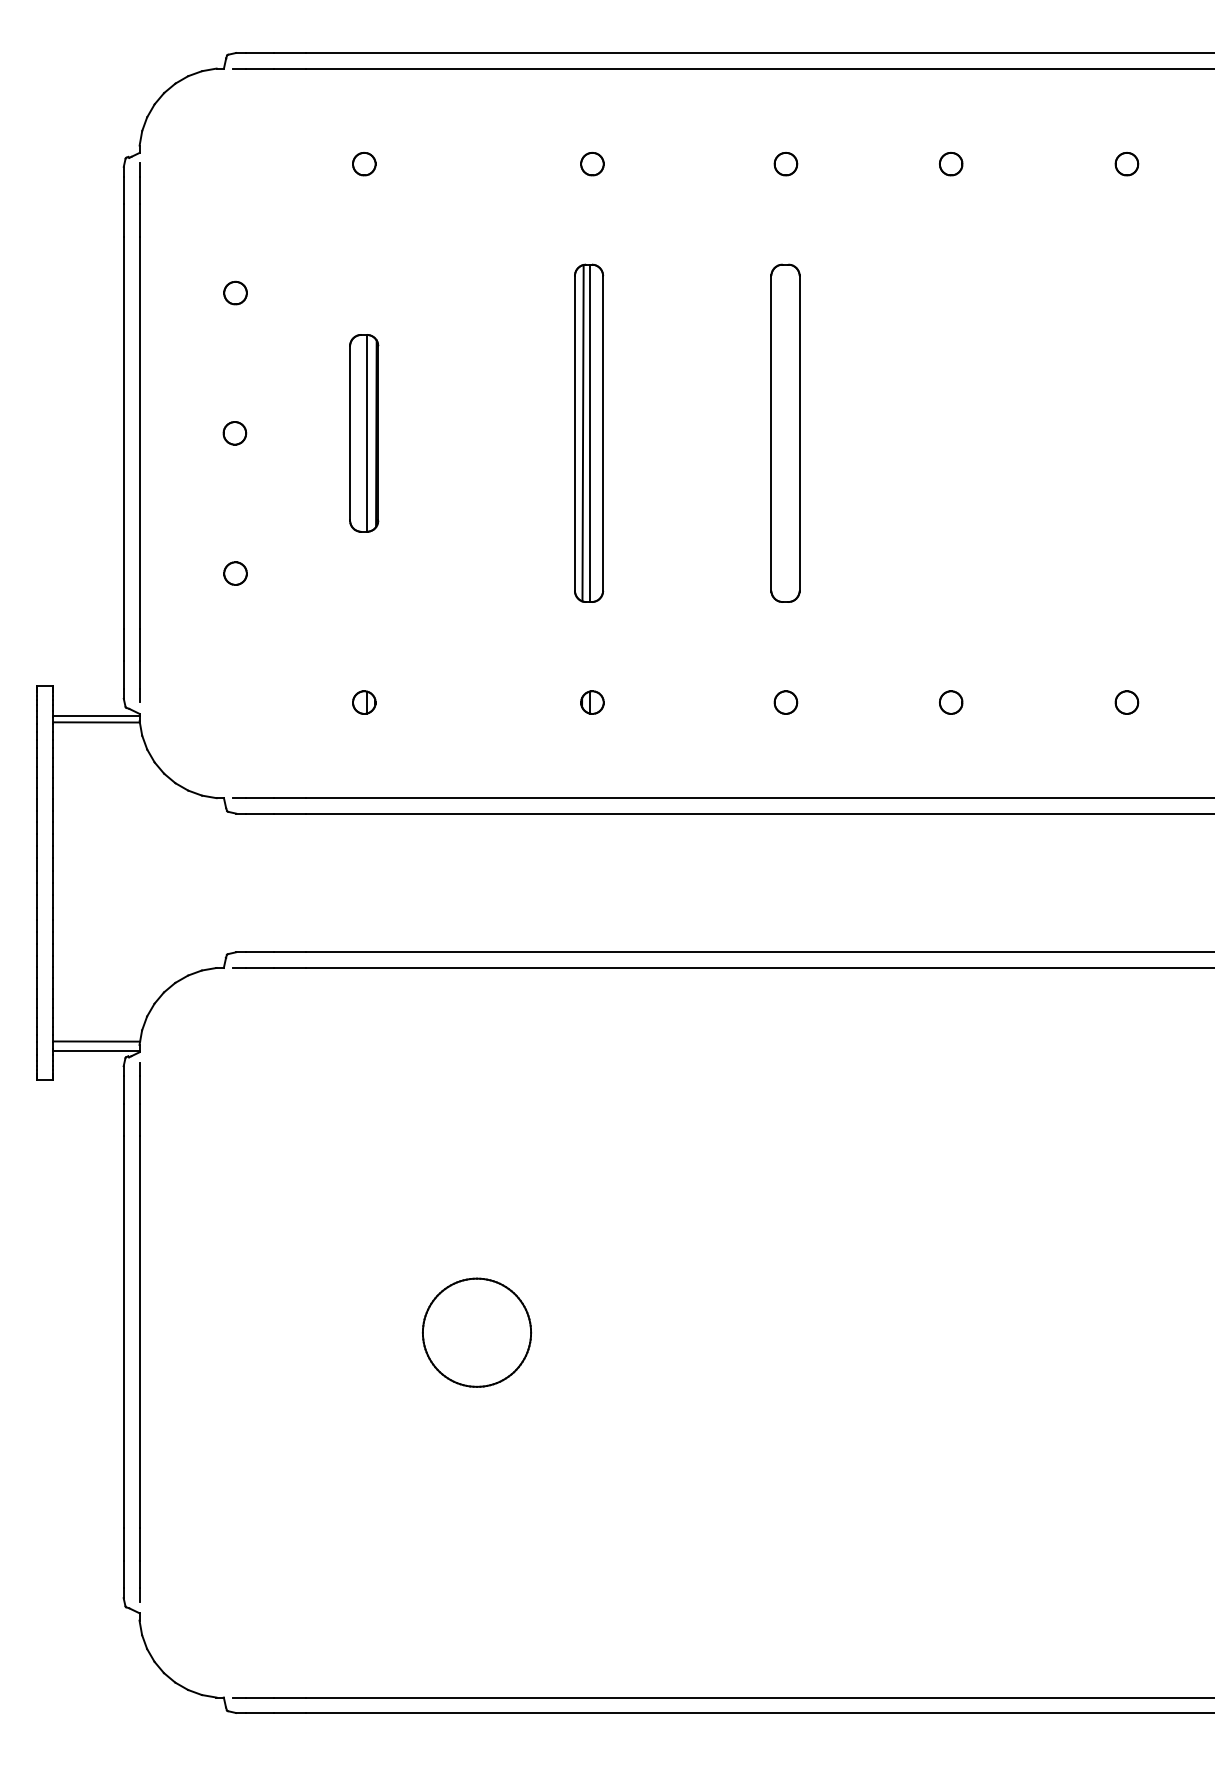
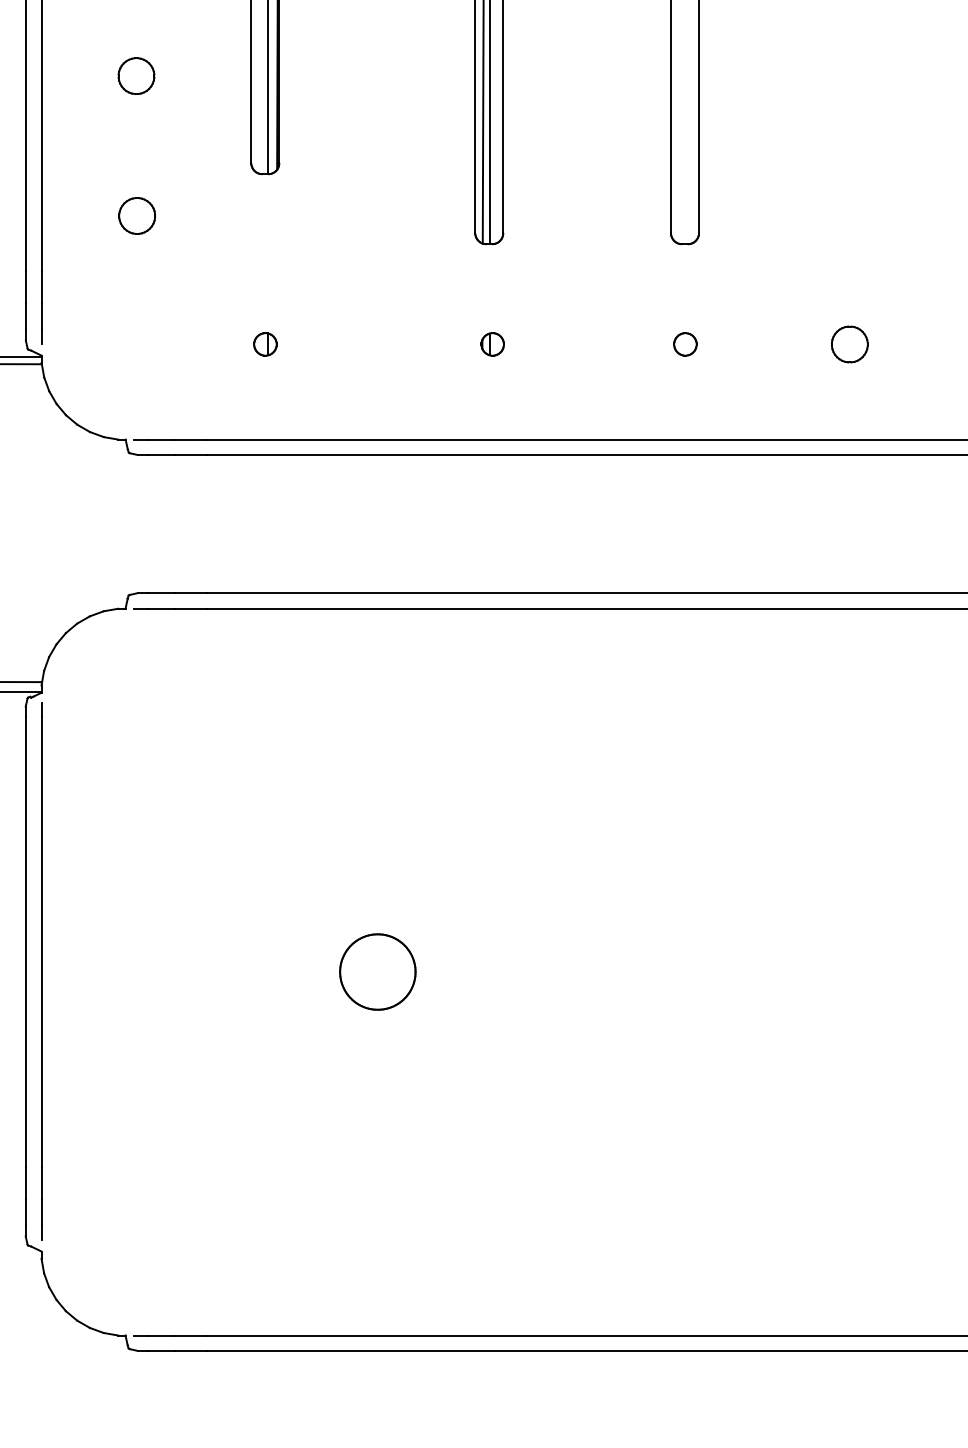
part: (234, 433) -> (136, 76), size x1.6
part: (235, 573) -> (137, 215), size x1.6
part: (951, 702) -> (850, 344), size x1.6
part: (477, 1332) -> (378, 971), size x0.7

